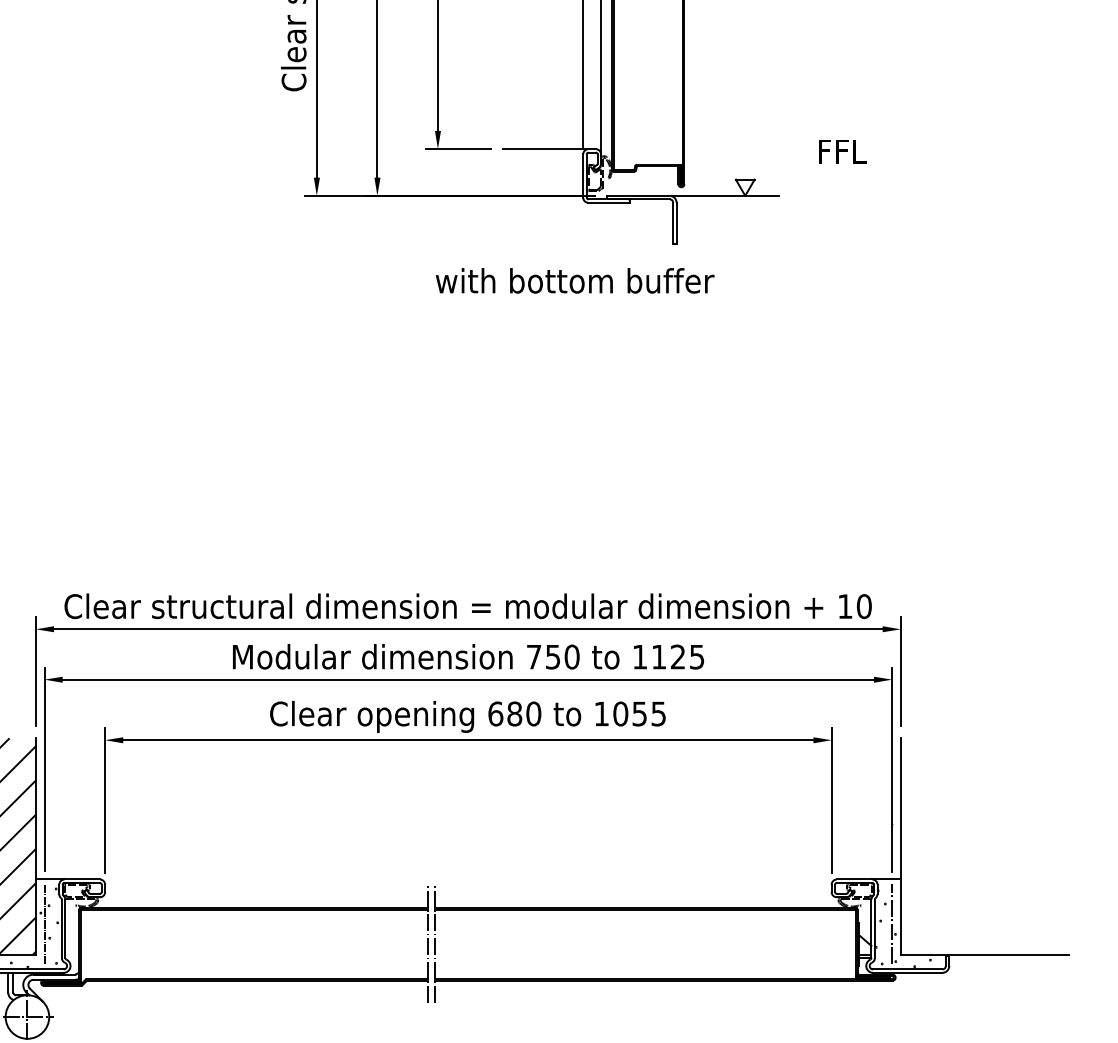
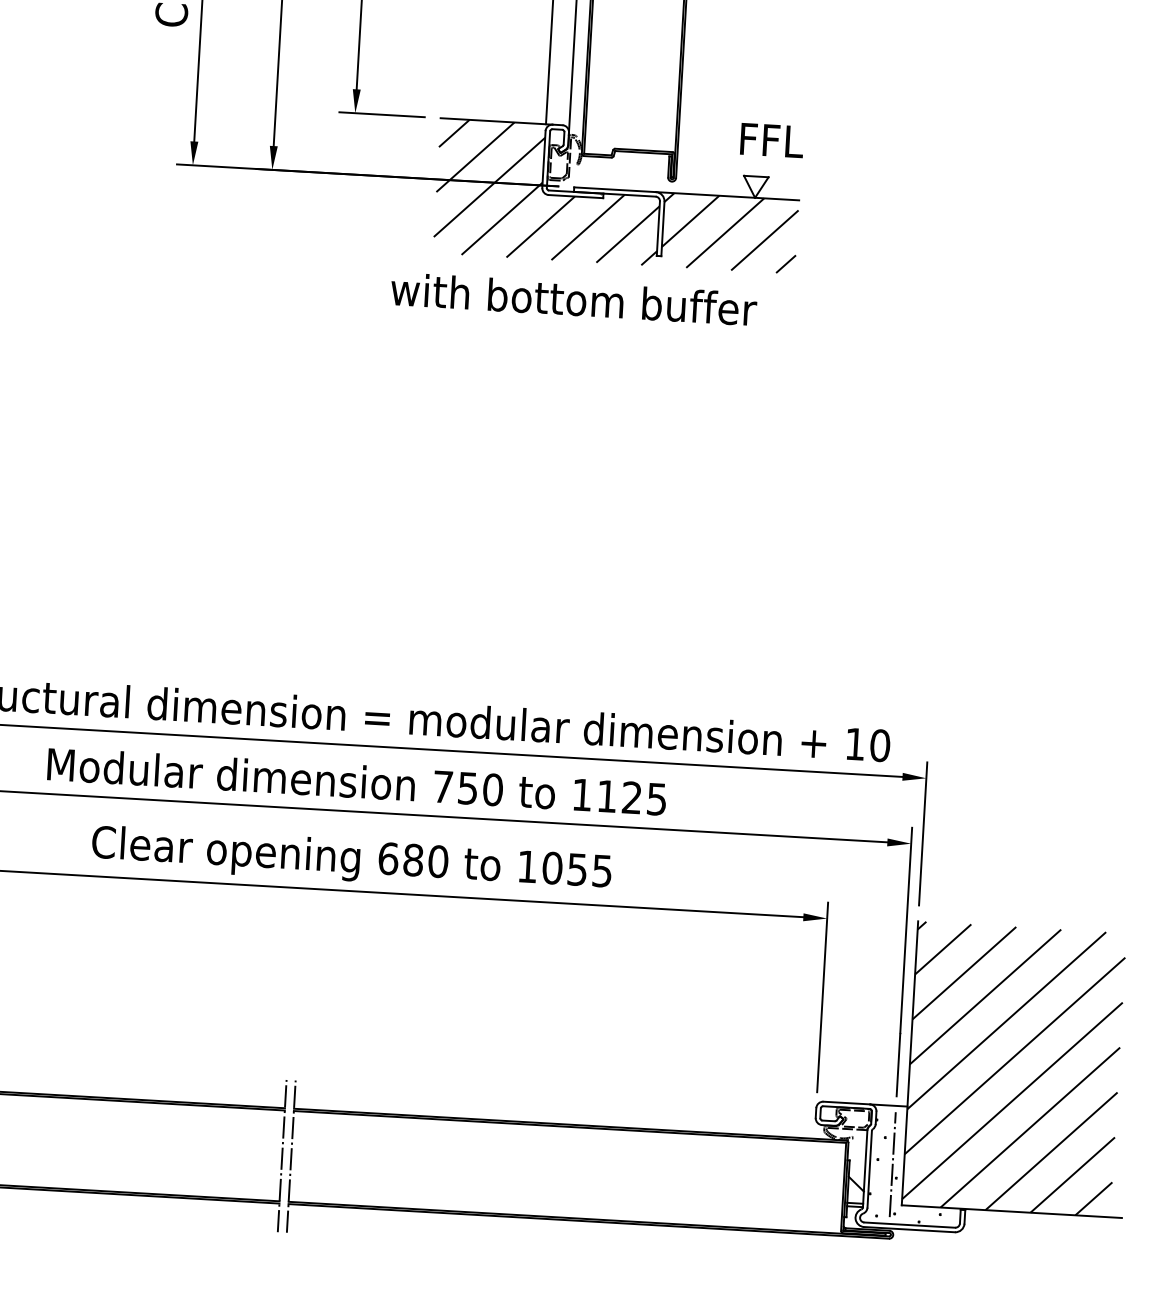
text: (842, 151) -> (771, 140), moved
hatch: (640, 200) -> (617, 195), added
text: (574, 280) -> (573, 298), moved
hatch: (979, 846) -> (1013, 1069), added

